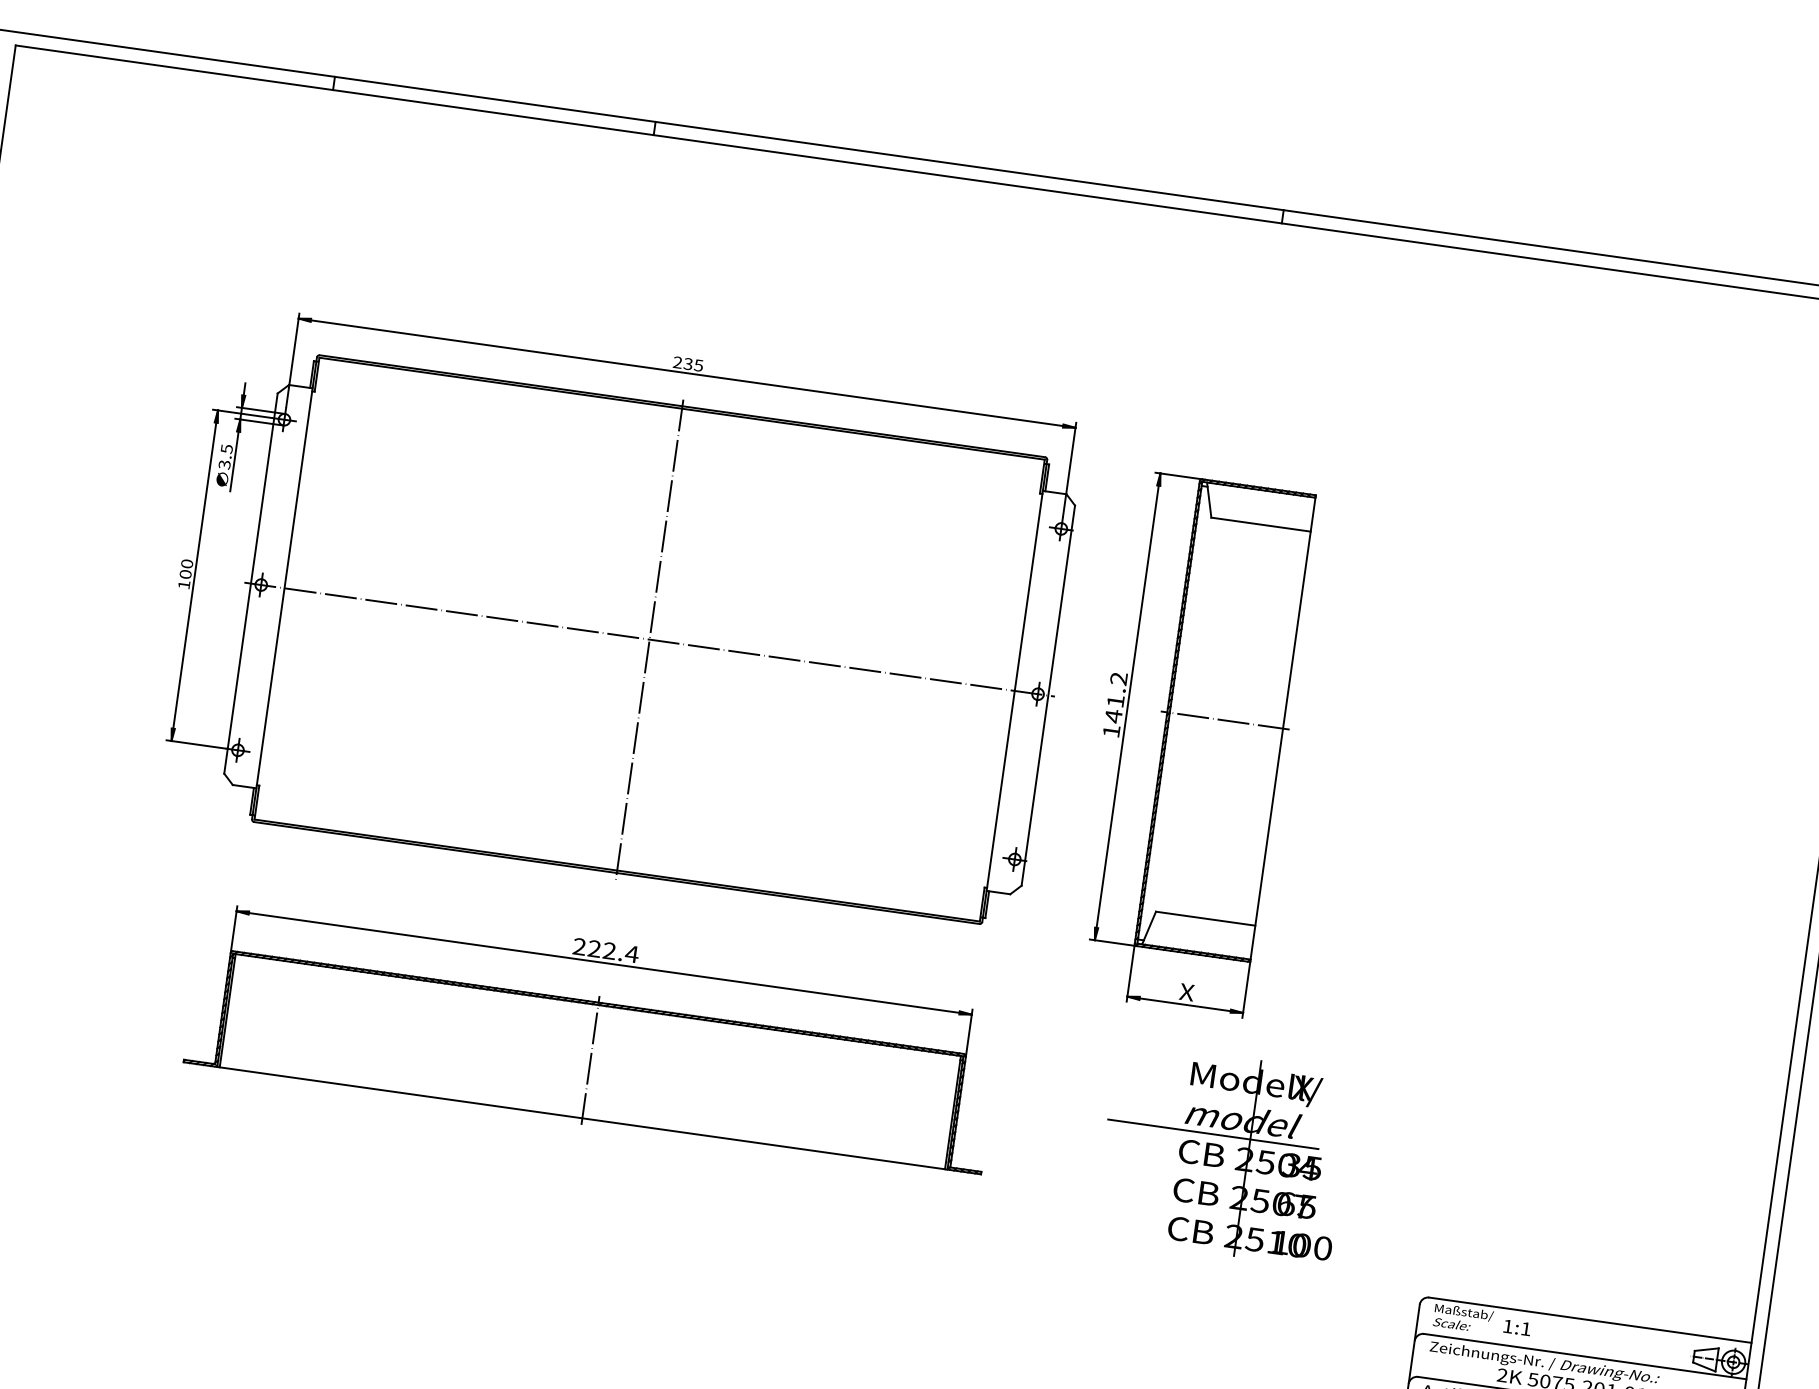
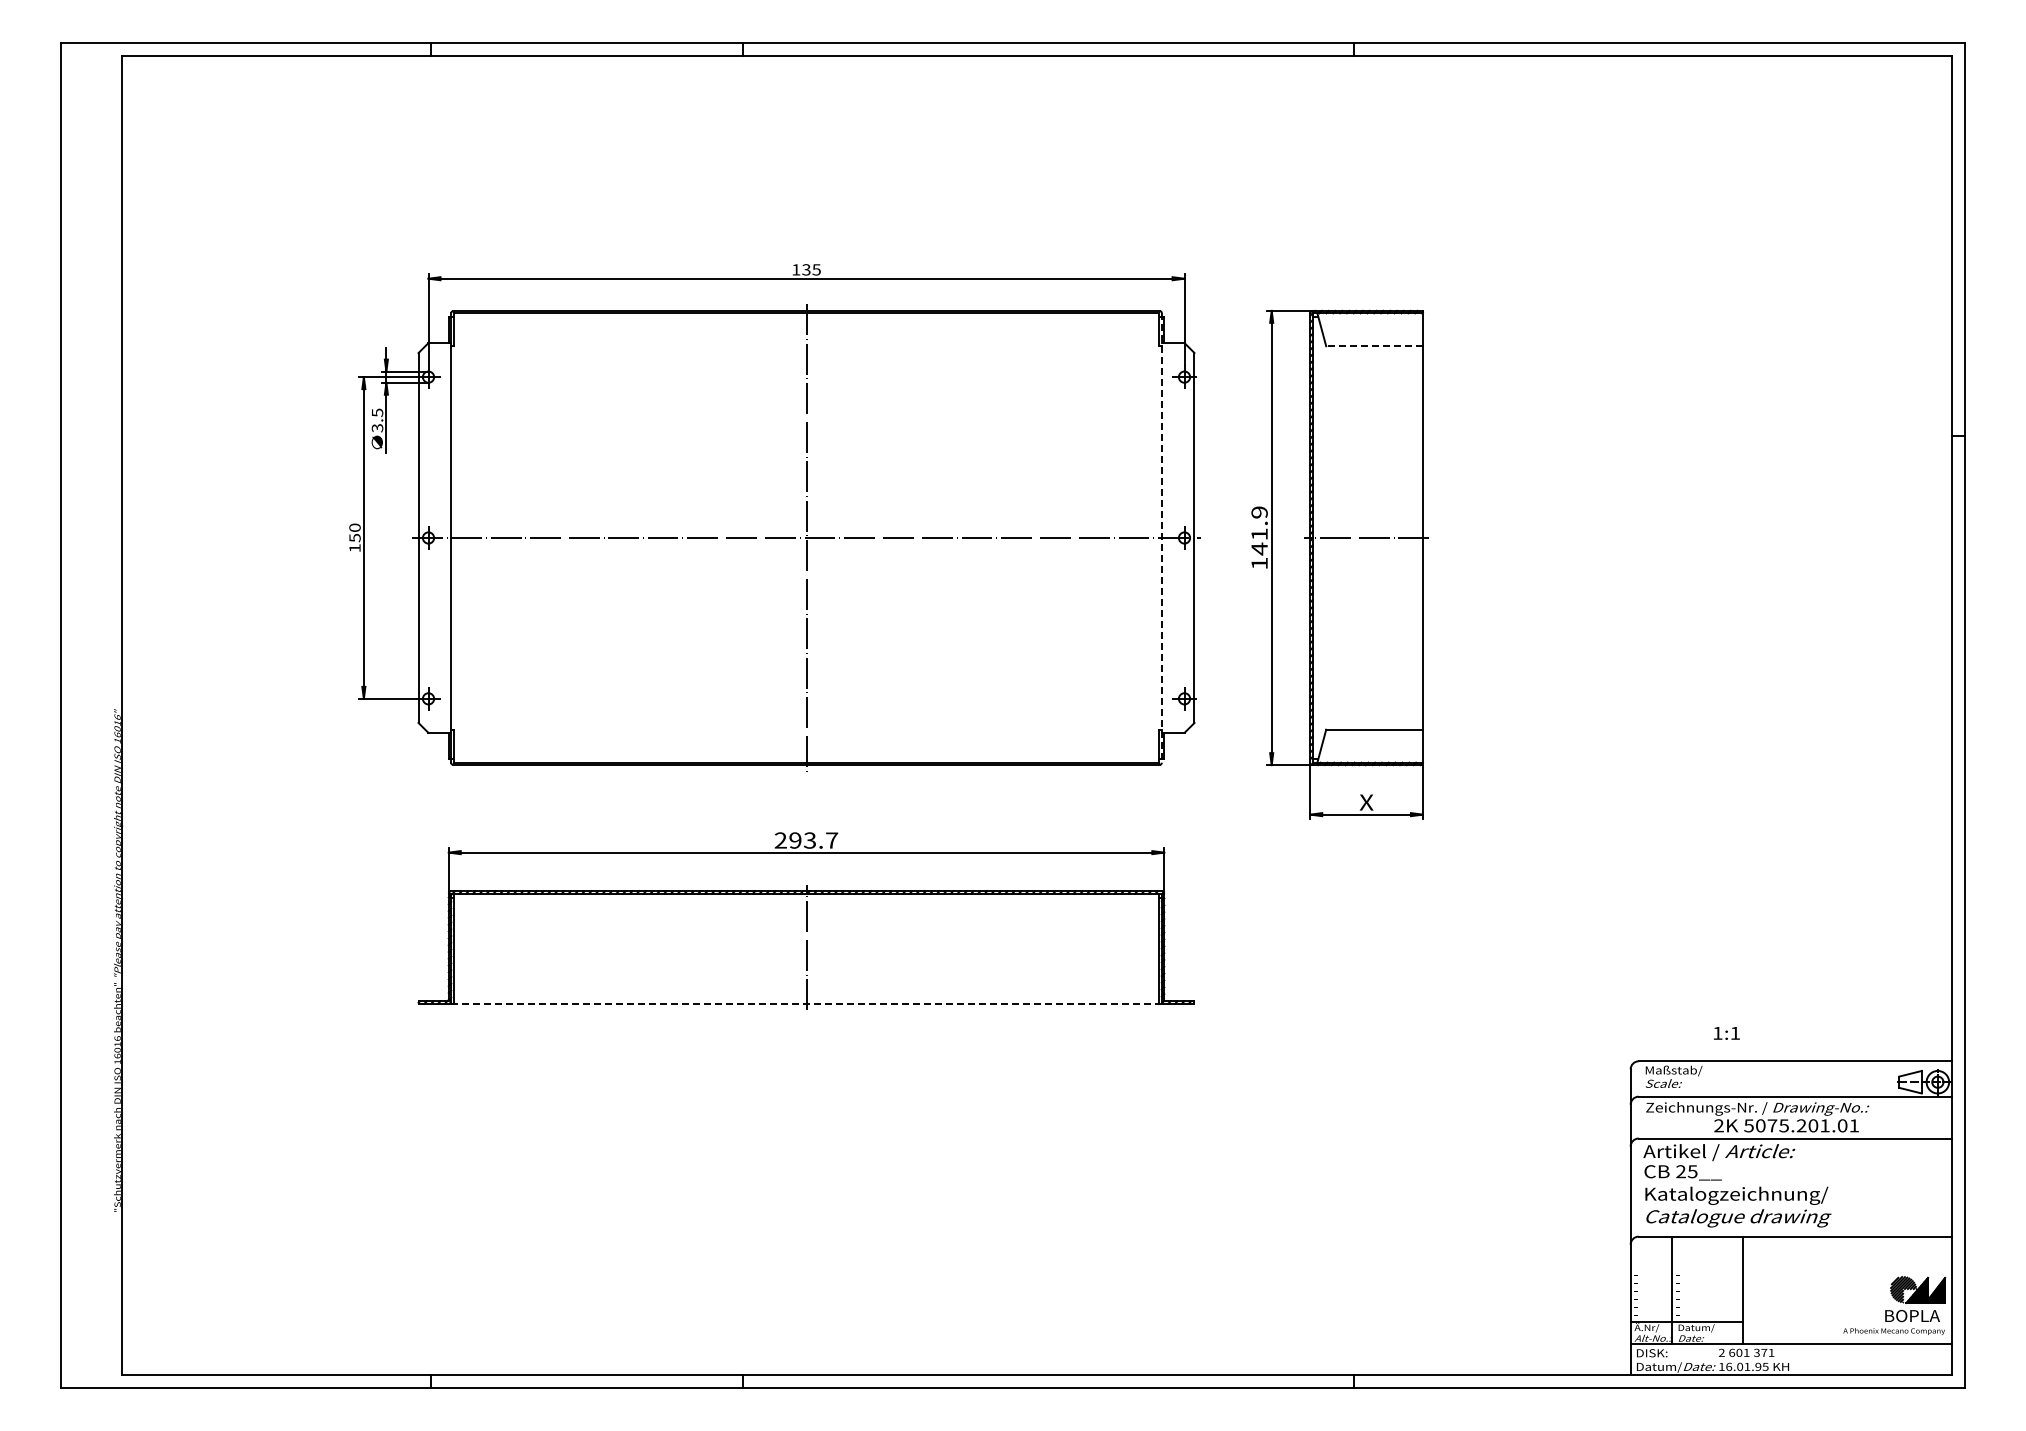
text: (678, 362) -> (796, 269), 235 -> 135
line: (1260, 524) -> (1374, 346), solid -> dashed
text: (185, 573) -> (354, 537), 100 -> 150
text: (1118, 678) -> (1259, 512), 141.2 -> 141.9
line: (1014, 691) -> (1161, 538), solid -> dashed
text: (613, 951) -> (813, 840), 222.4 -> 293.7
line: (582, 1117) -> (806, 1003), solid -> dashed
part: (1223, 1154) -> (1423, 952), removed
text: (1516, 1327) -> (1726, 1033), moved

